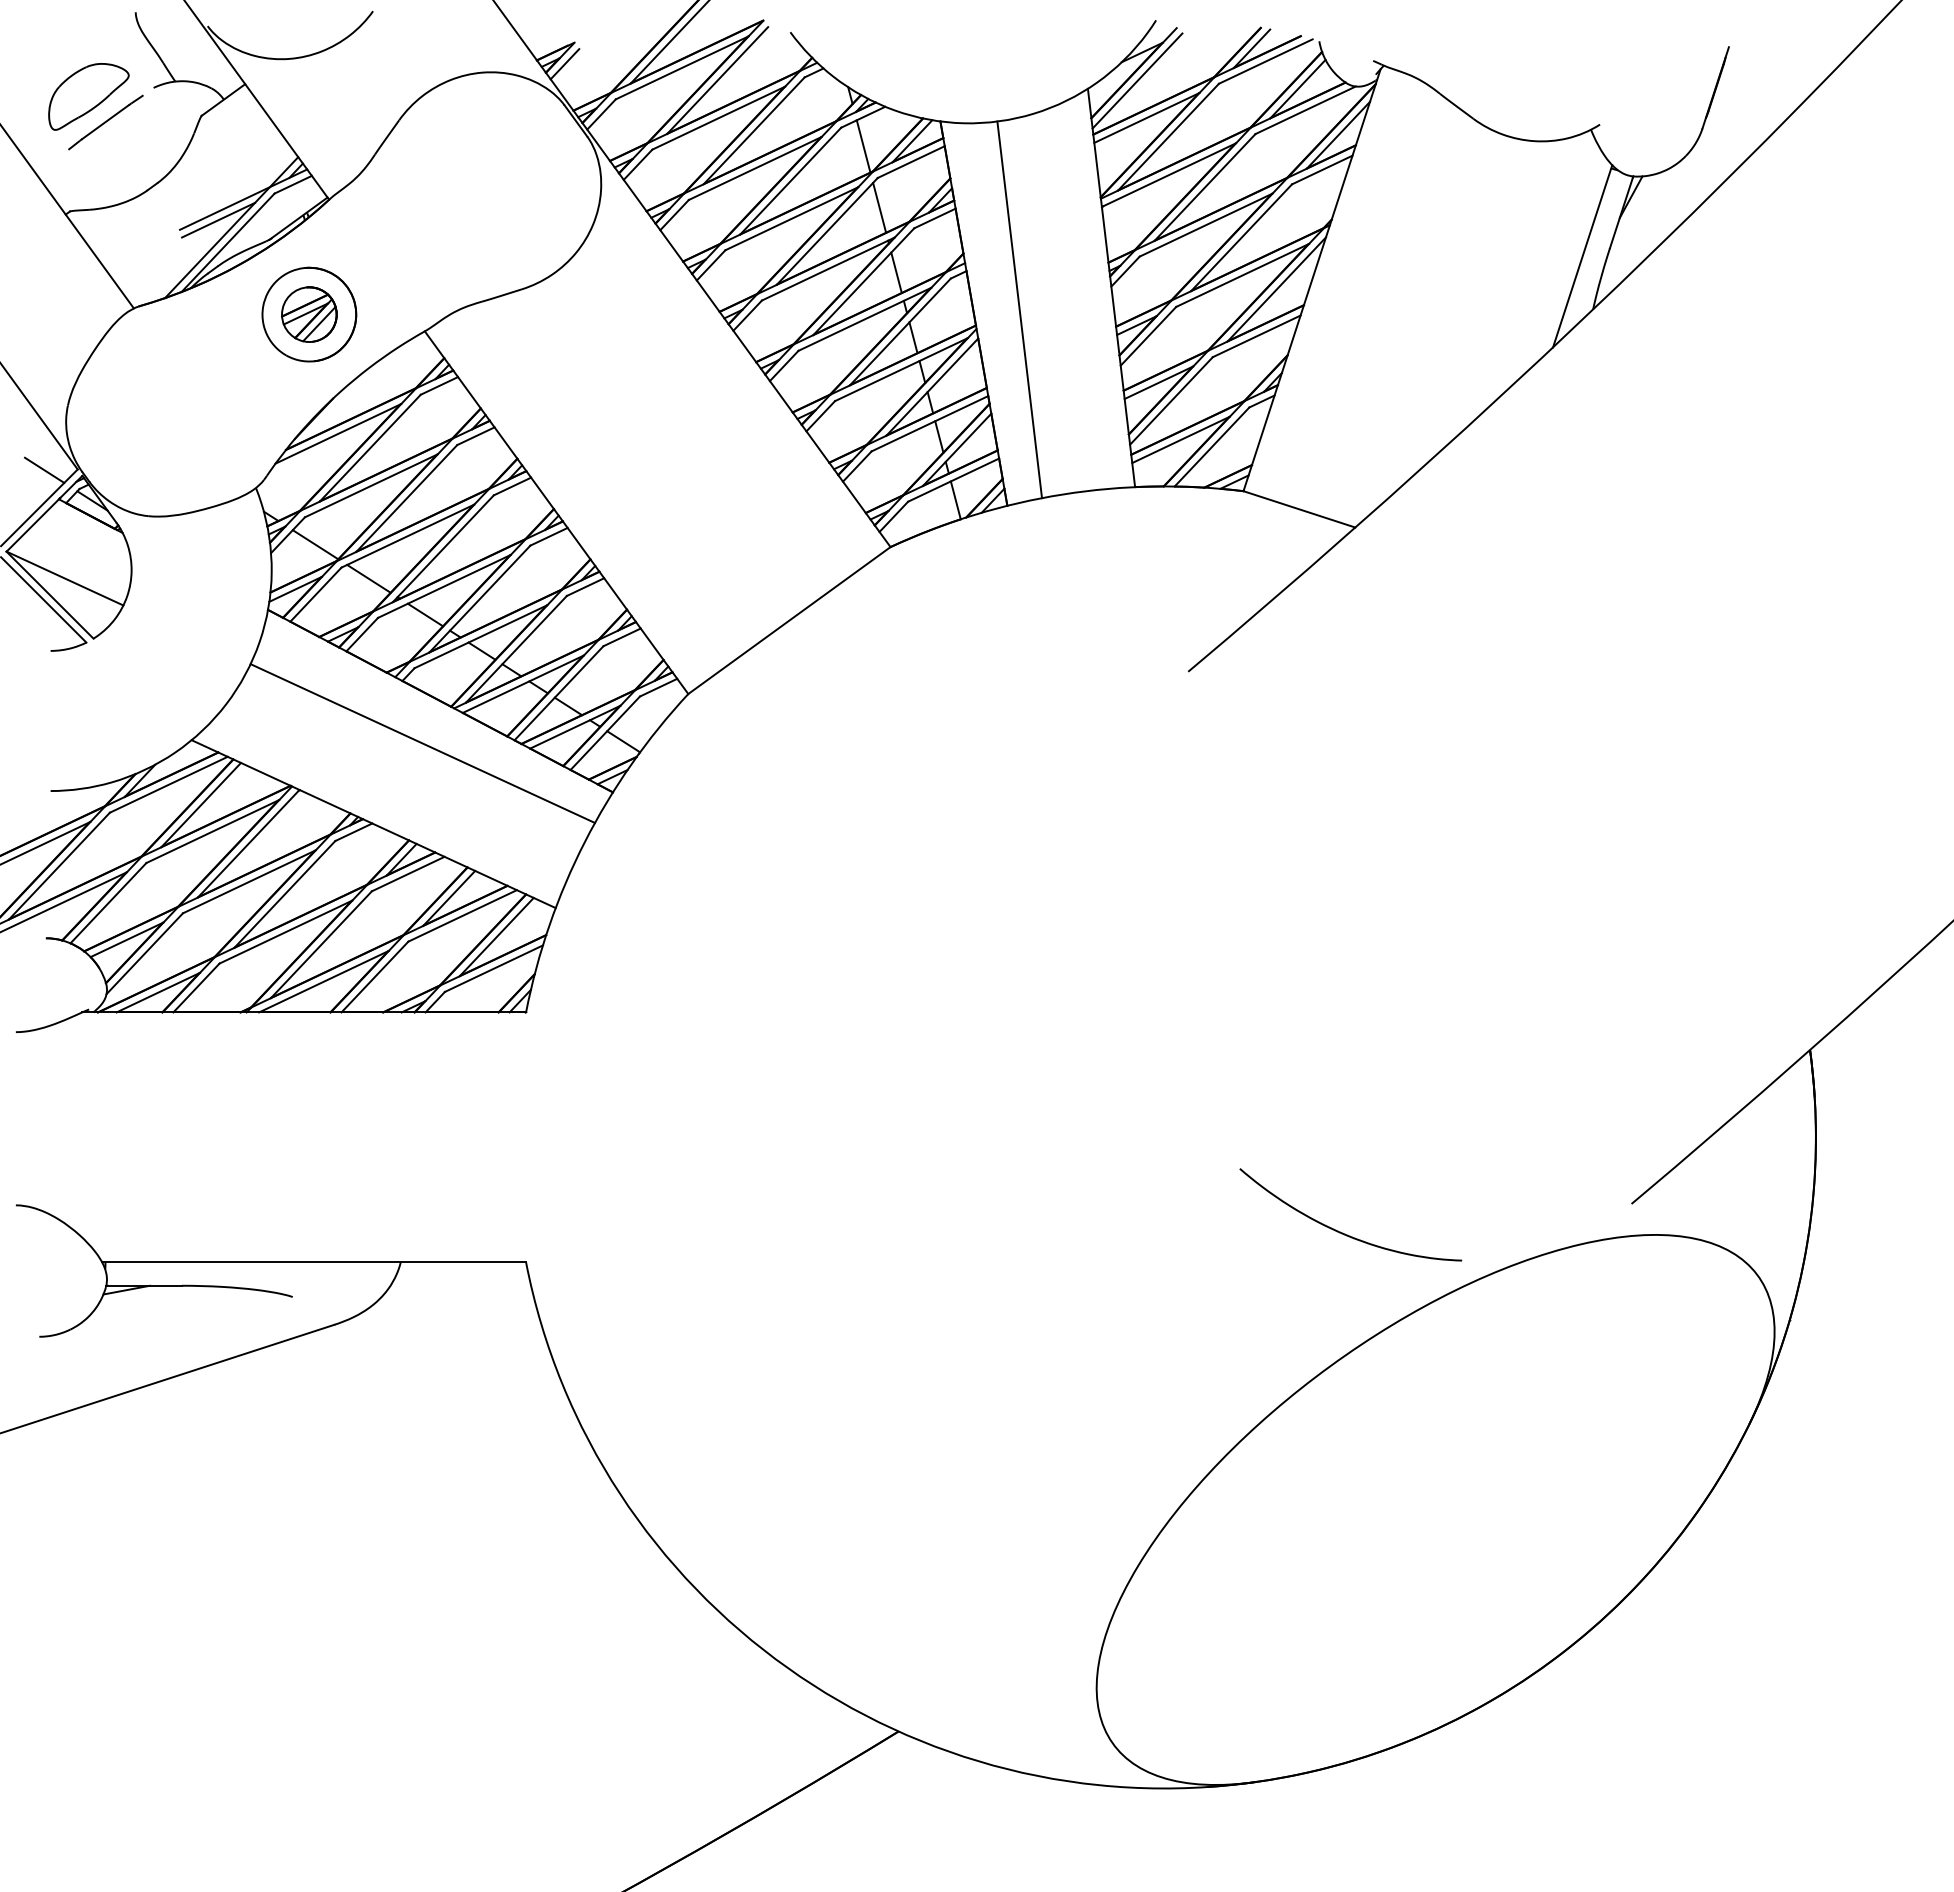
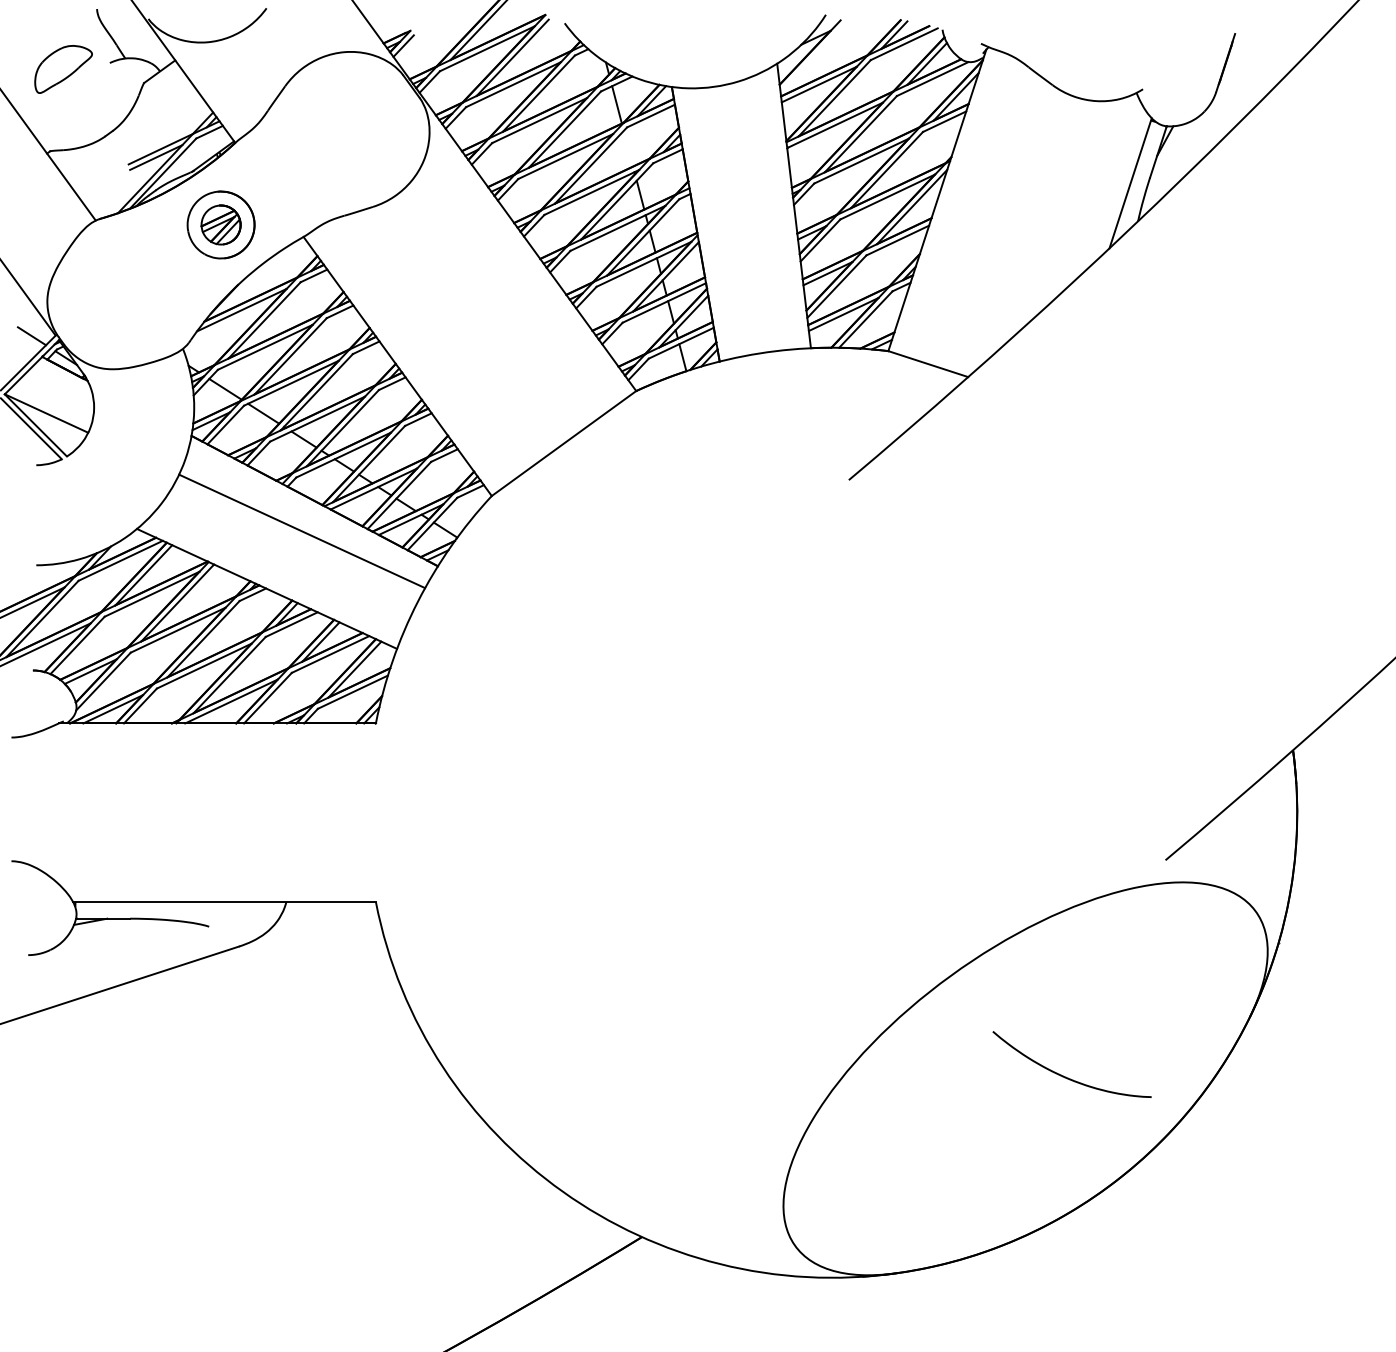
line: (1137, 80) -> (812, 57), removed
line: (105, 122) -> (75, 87), removed
line: (879, 207) -> (628, 148), removed
line: (1019, 309) -> (728, 221), removed
curve: (1345, 1233) -> (1068, 1077), moved

